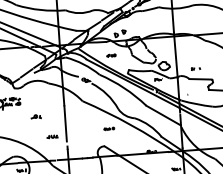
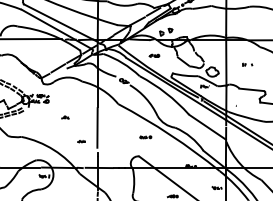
part: (195, 68) -> (247, 64), moved
part: (36, 116) -> (65, 117), size x0.62
part: (52, 137) -> (81, 141), size x0.62

